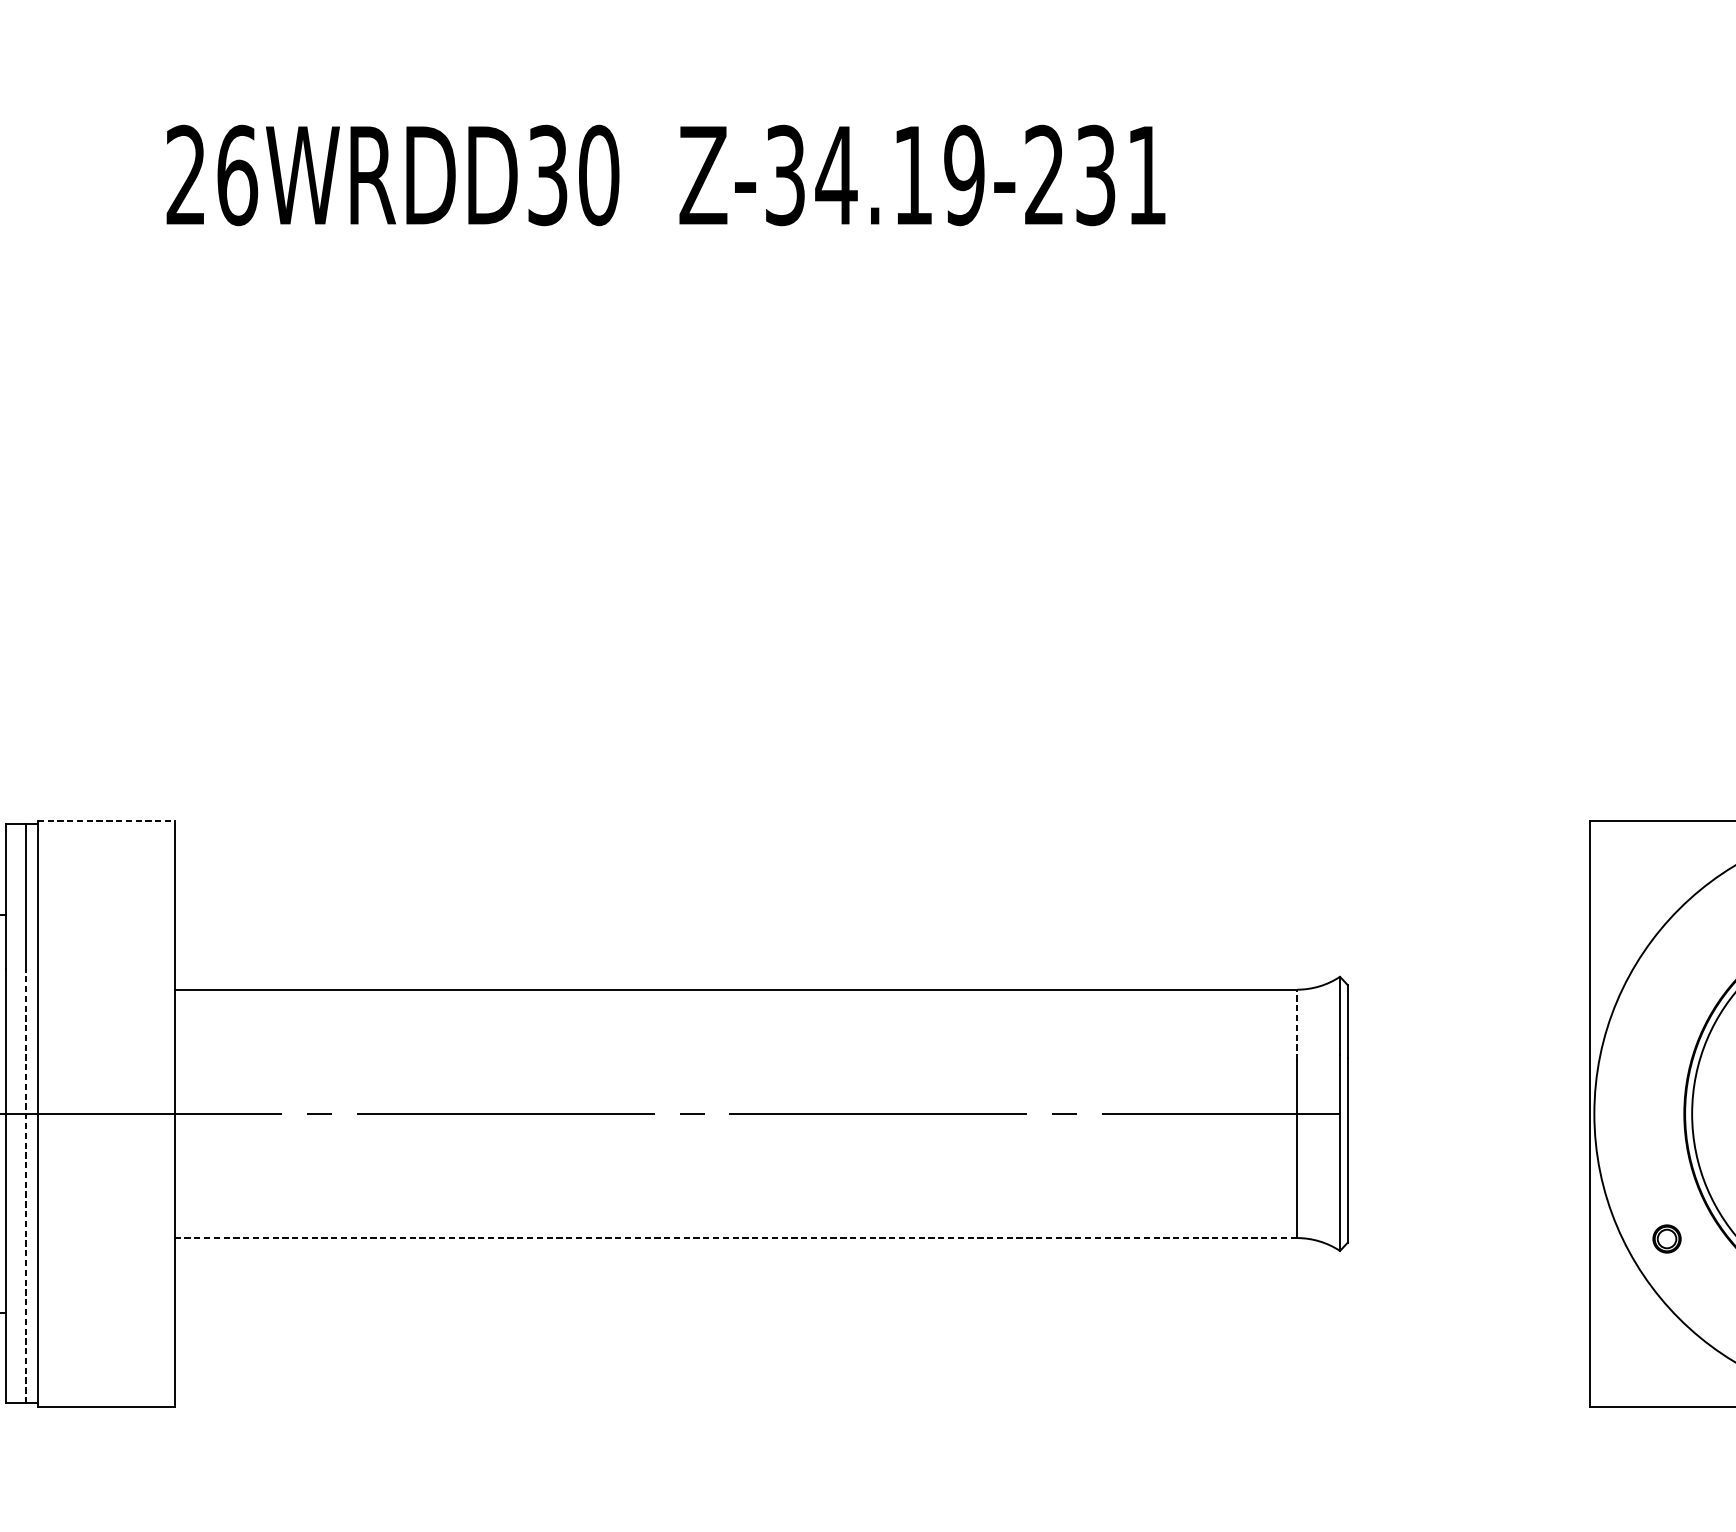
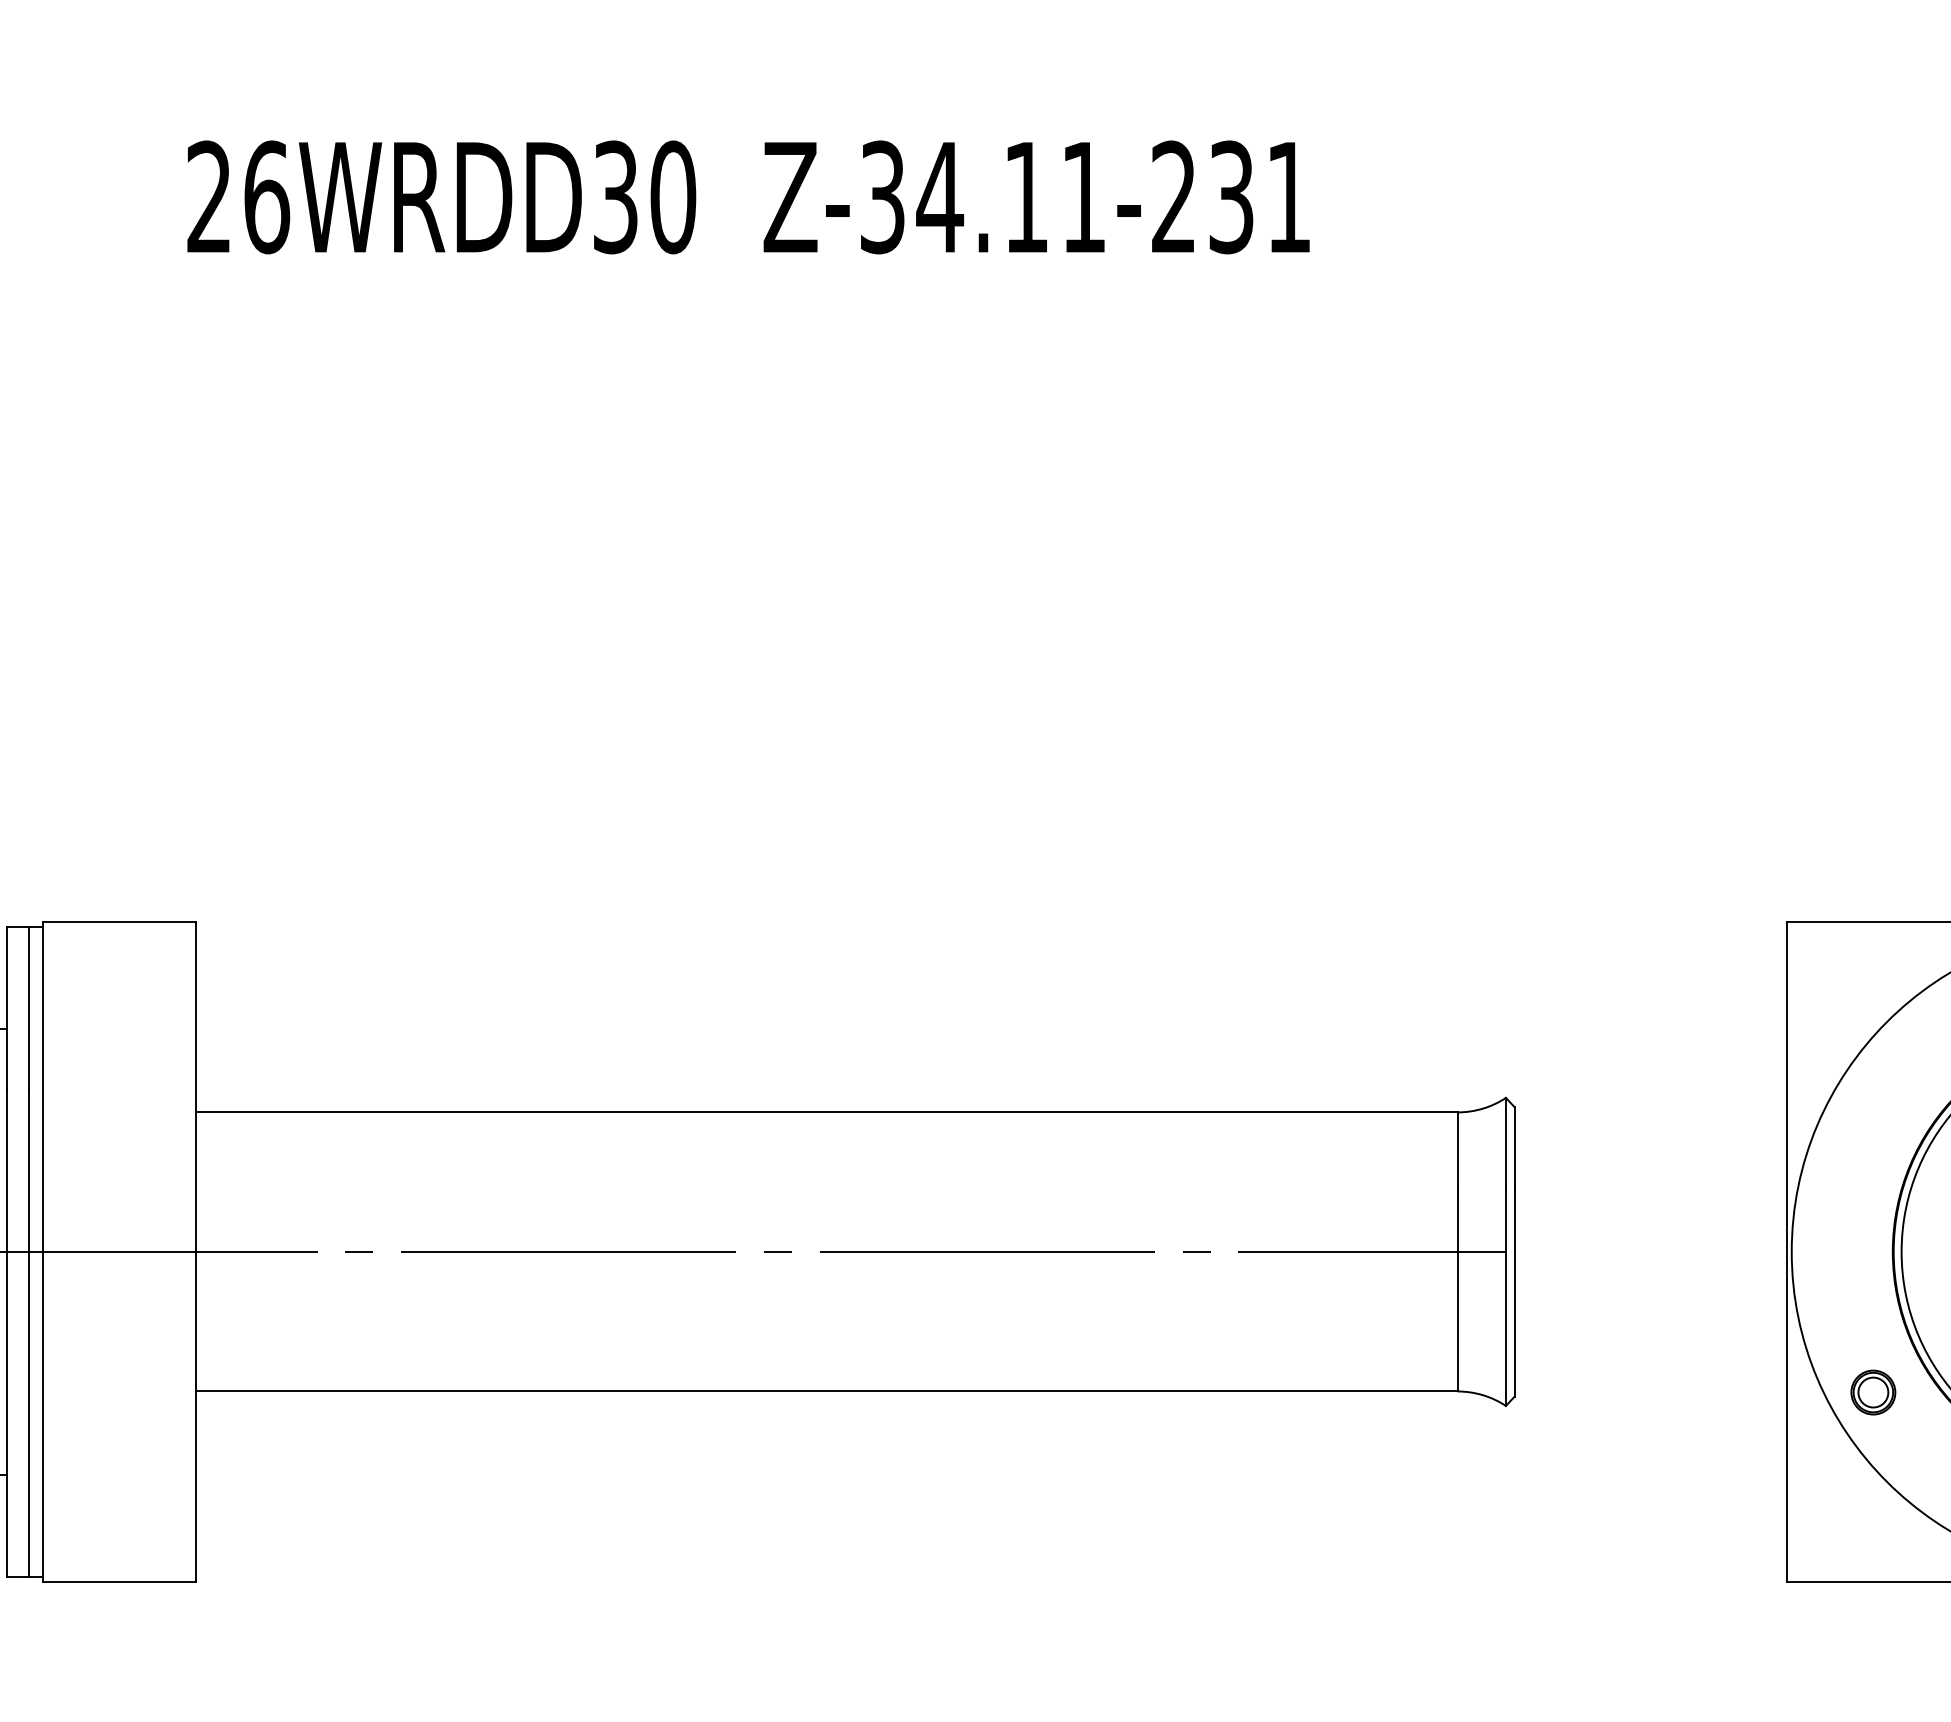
text: (964, 175) -> (1083, 197), Z-34.19-231 -> Z-34.11-231
line: (106, 820) -> (119, 922), dashed -> solid
line: (1296, 1025) -> (1457, 1152), dashed -> solid
line: (26, 1186) -> (29, 1333), dashed -> solid
line: (735, 1238) -> (826, 1391), dashed -> solid
part: (1667, 1238) -> (1873, 1392), size x1.43

